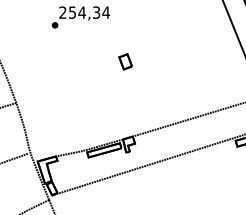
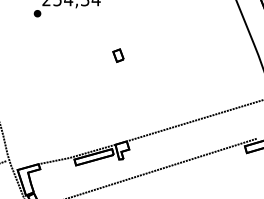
part: (125, 61) -> (118, 55), size x0.71

